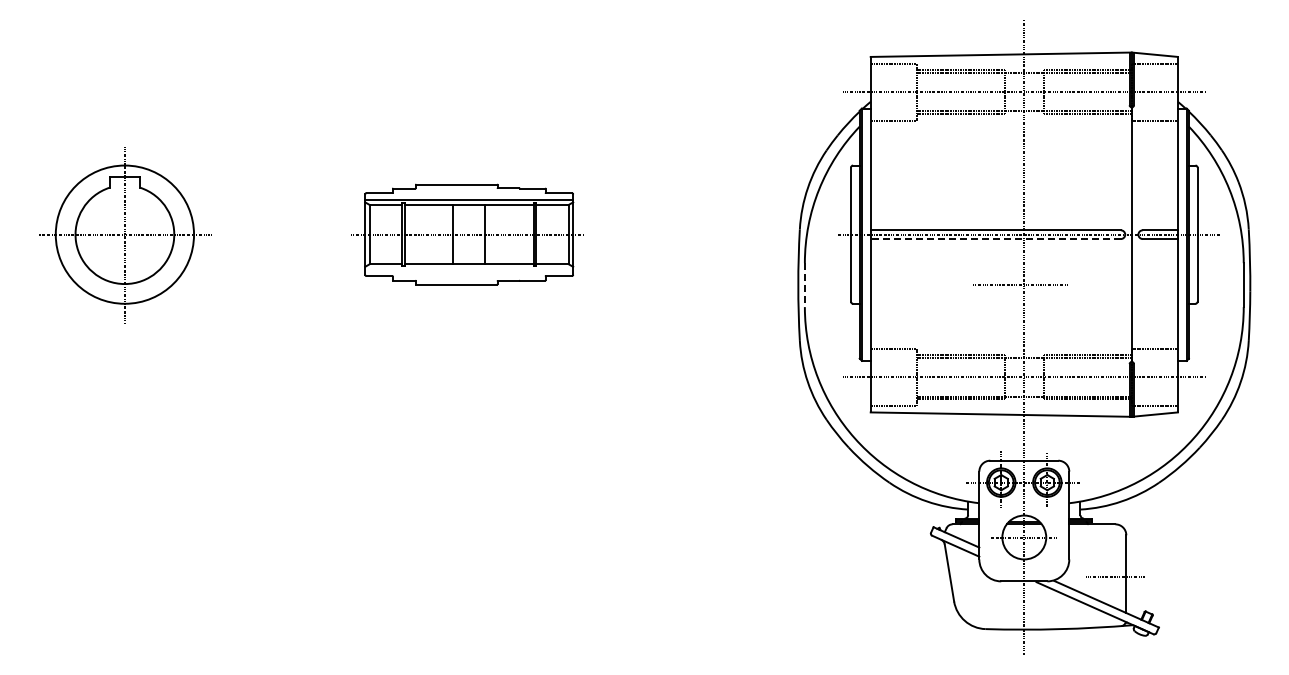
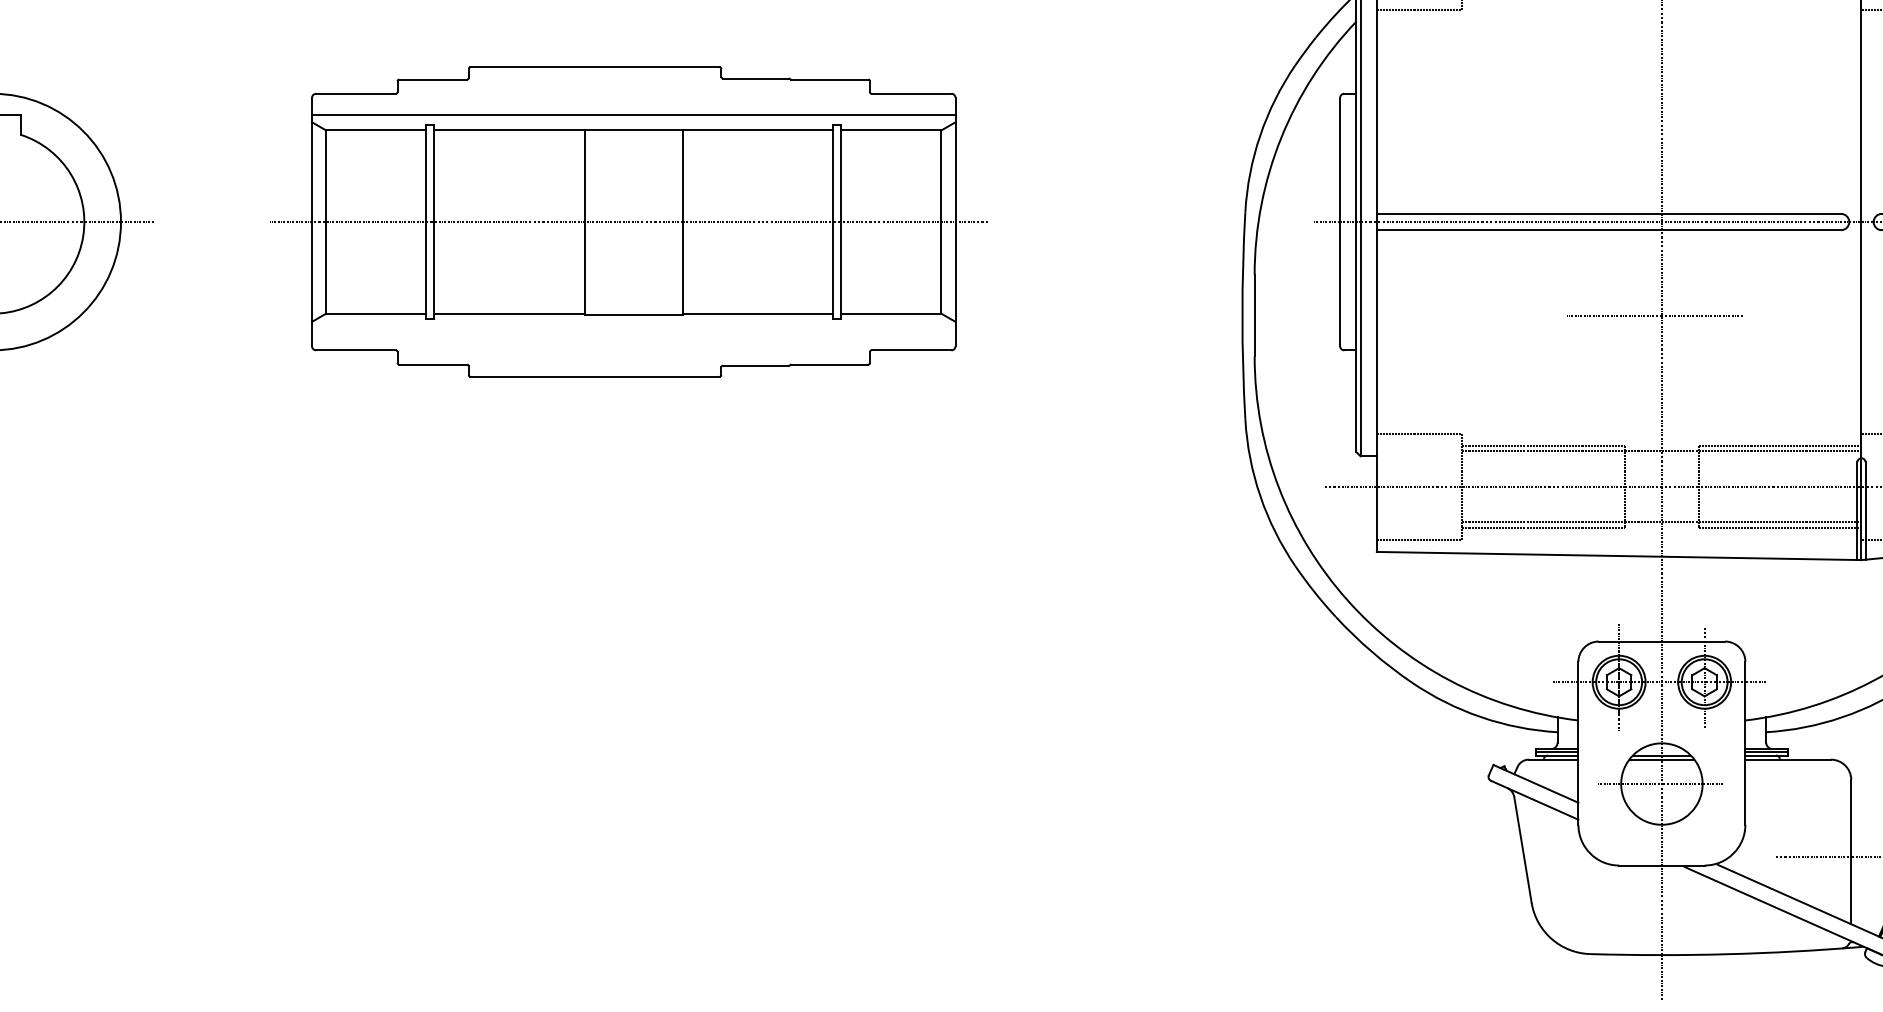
part: (467, 234) -> (628, 221), size x1.67
line: (995, 239) -> (1608, 231), dashed -> solid
line: (804, 285) -> (1253, 316), dashed -> solid

